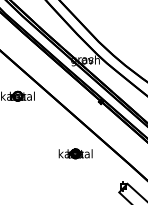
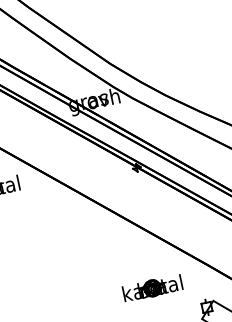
part: (75, 153) -> (152, 287), moved

